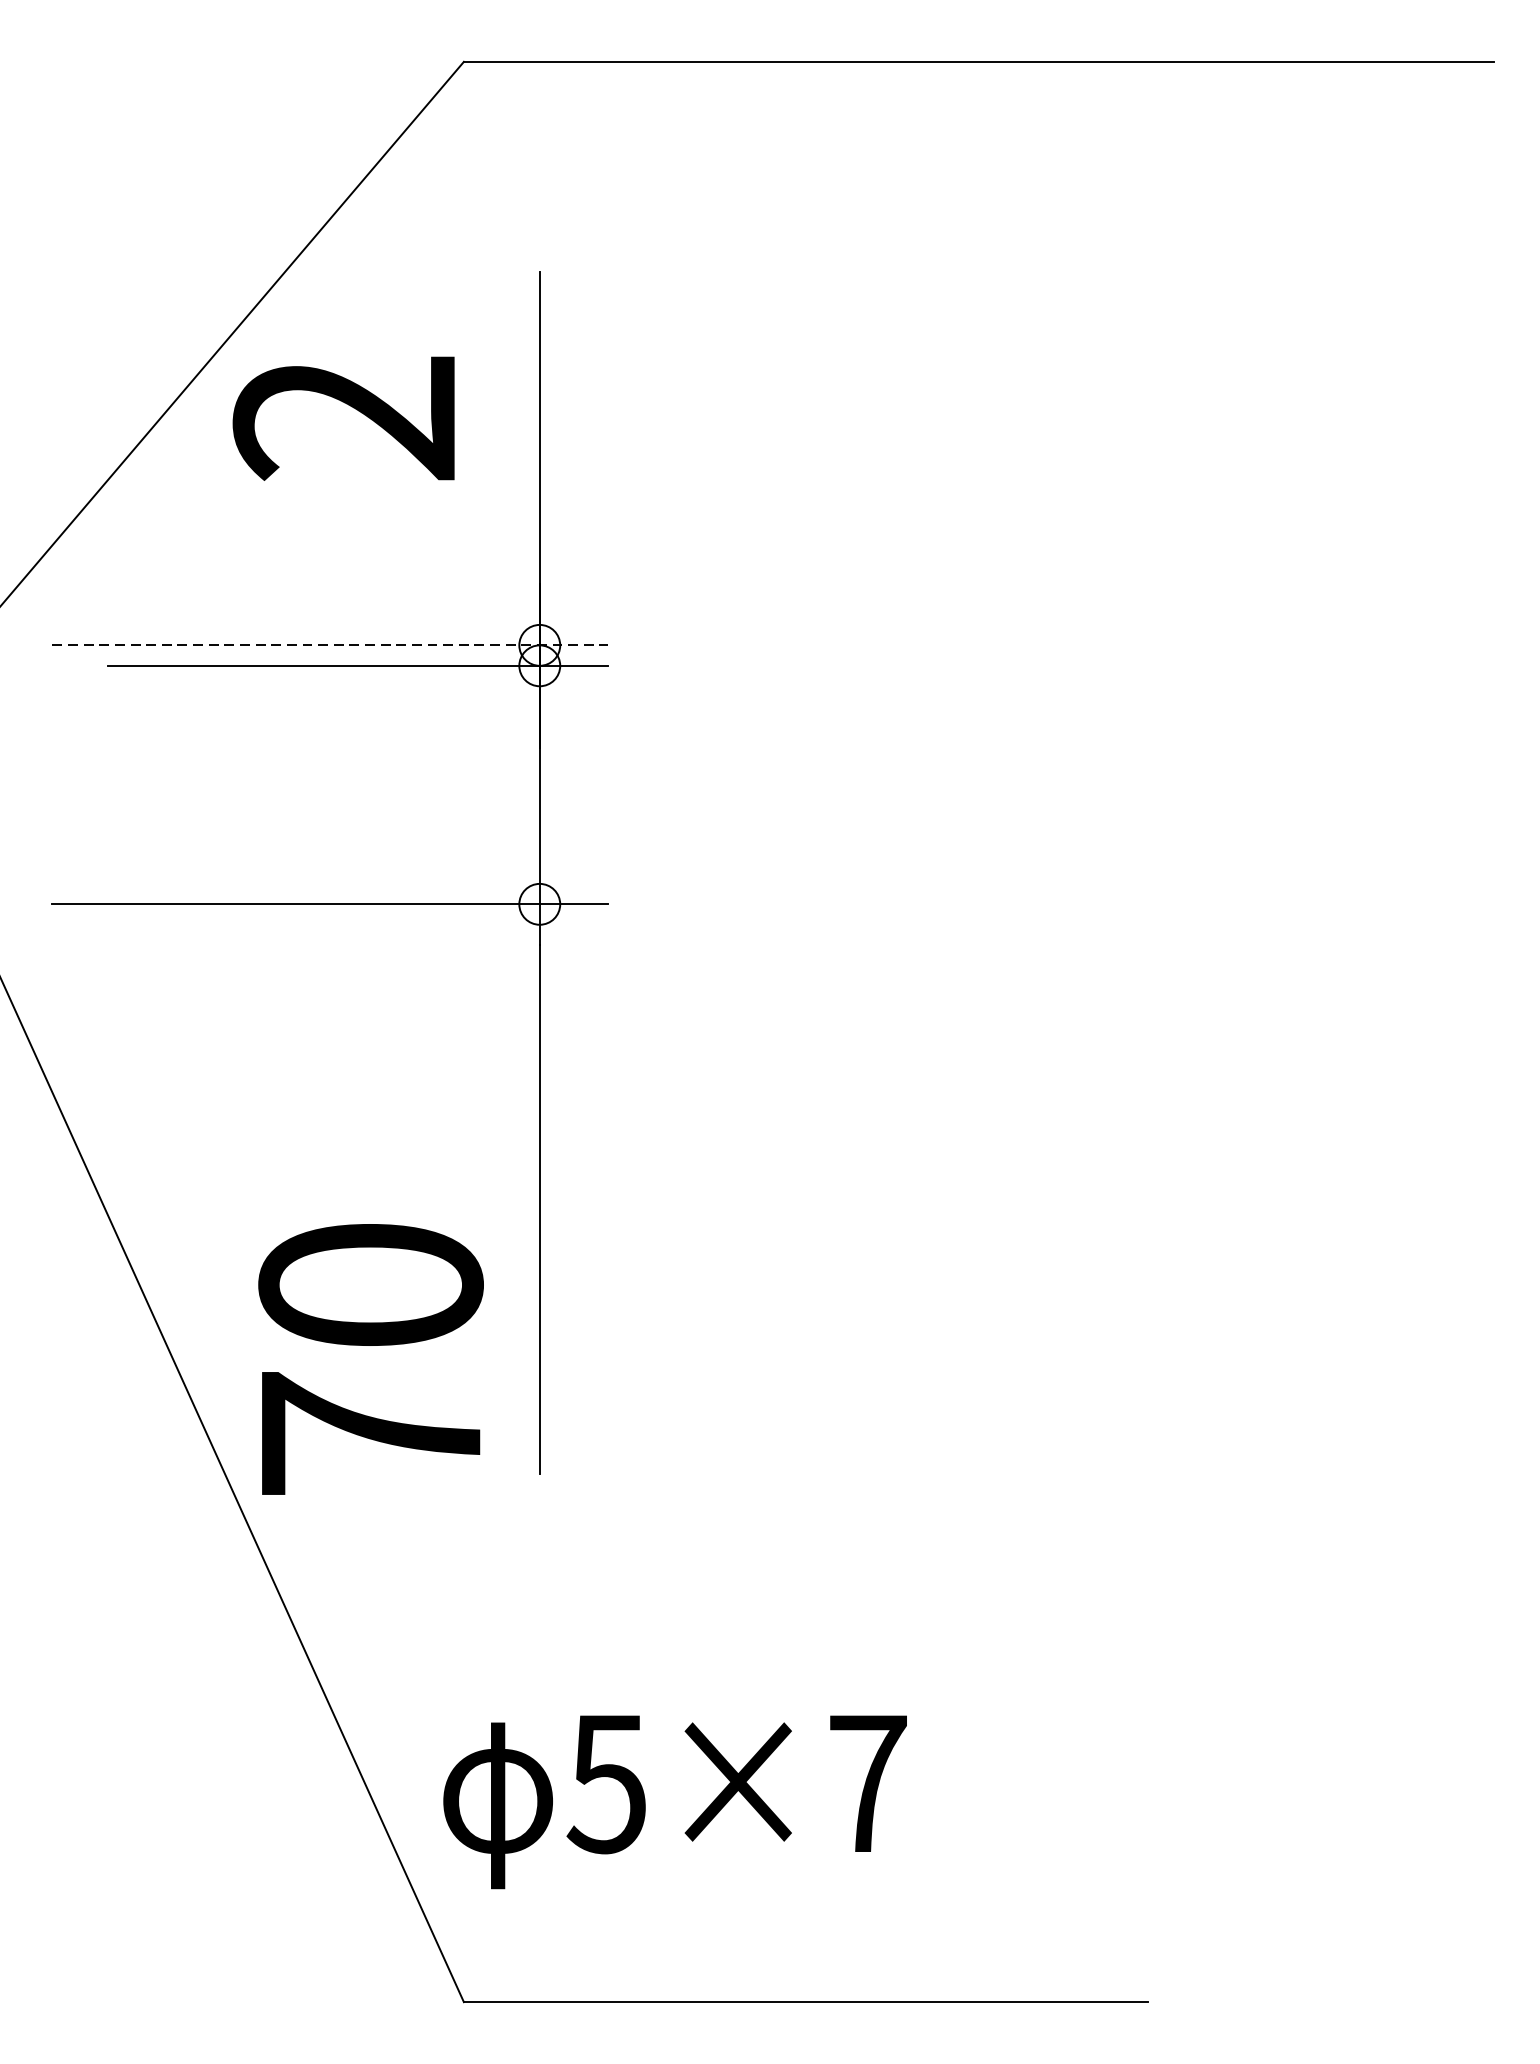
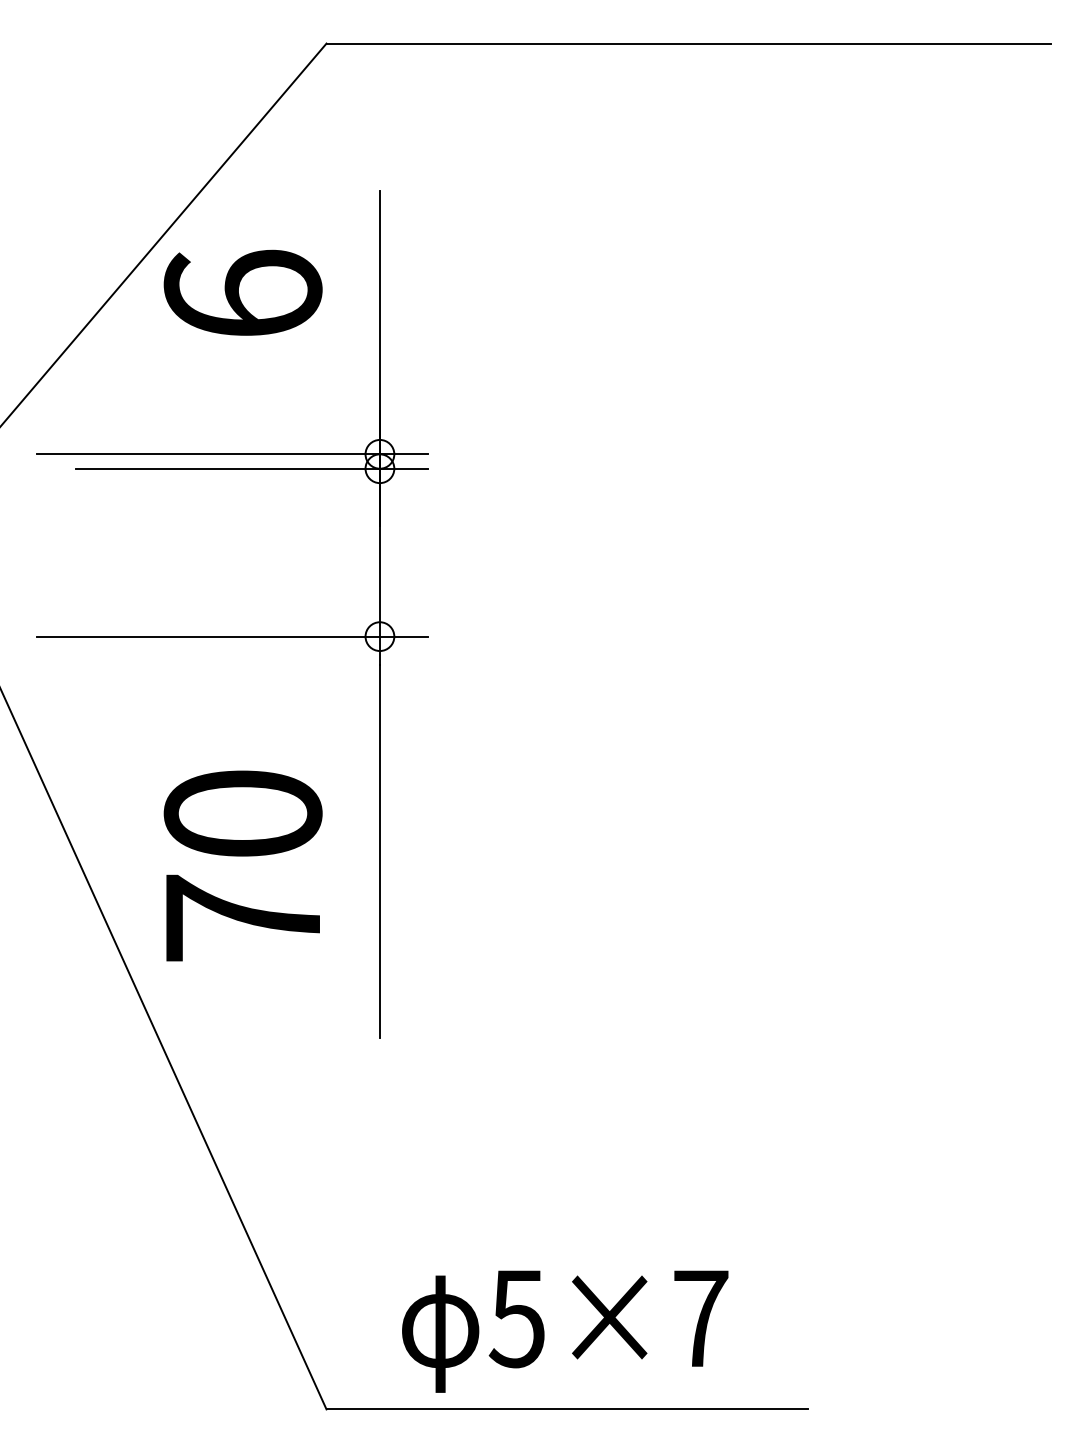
text: (344, 416) -> (242, 293), 2 -> 6
line: (330, 645) -> (232, 454), dashed -> solid
text: (370, 1358) -> (242, 865), moved
text: (675, 1801) -> (565, 1331), moved

